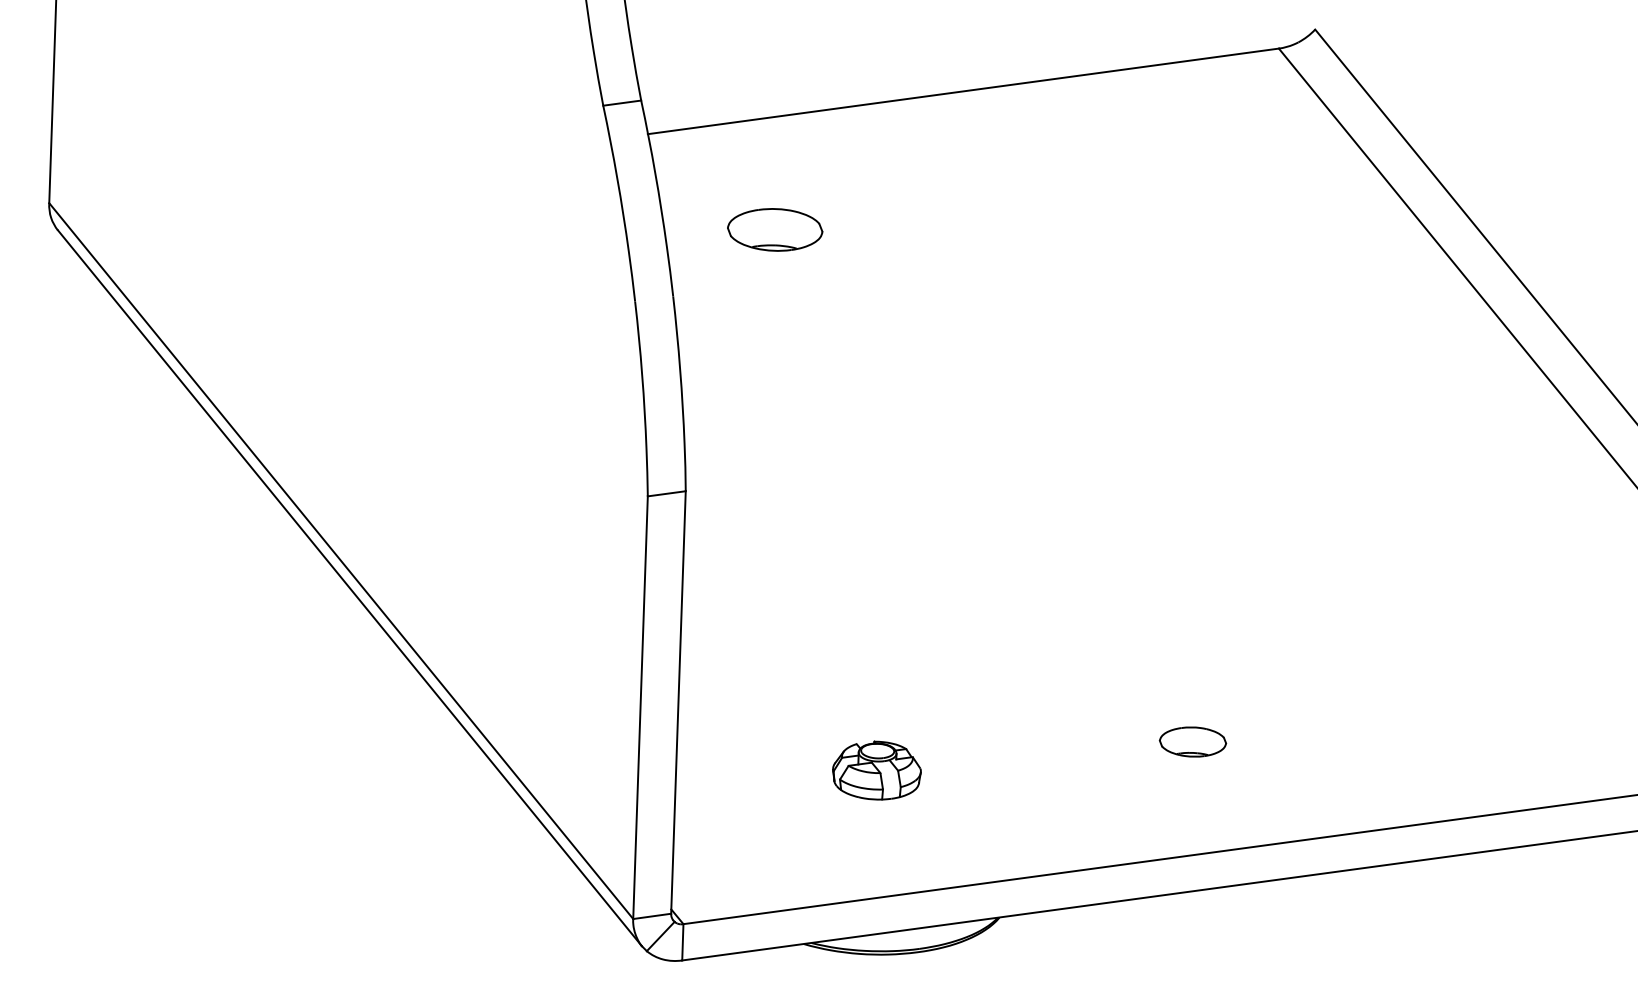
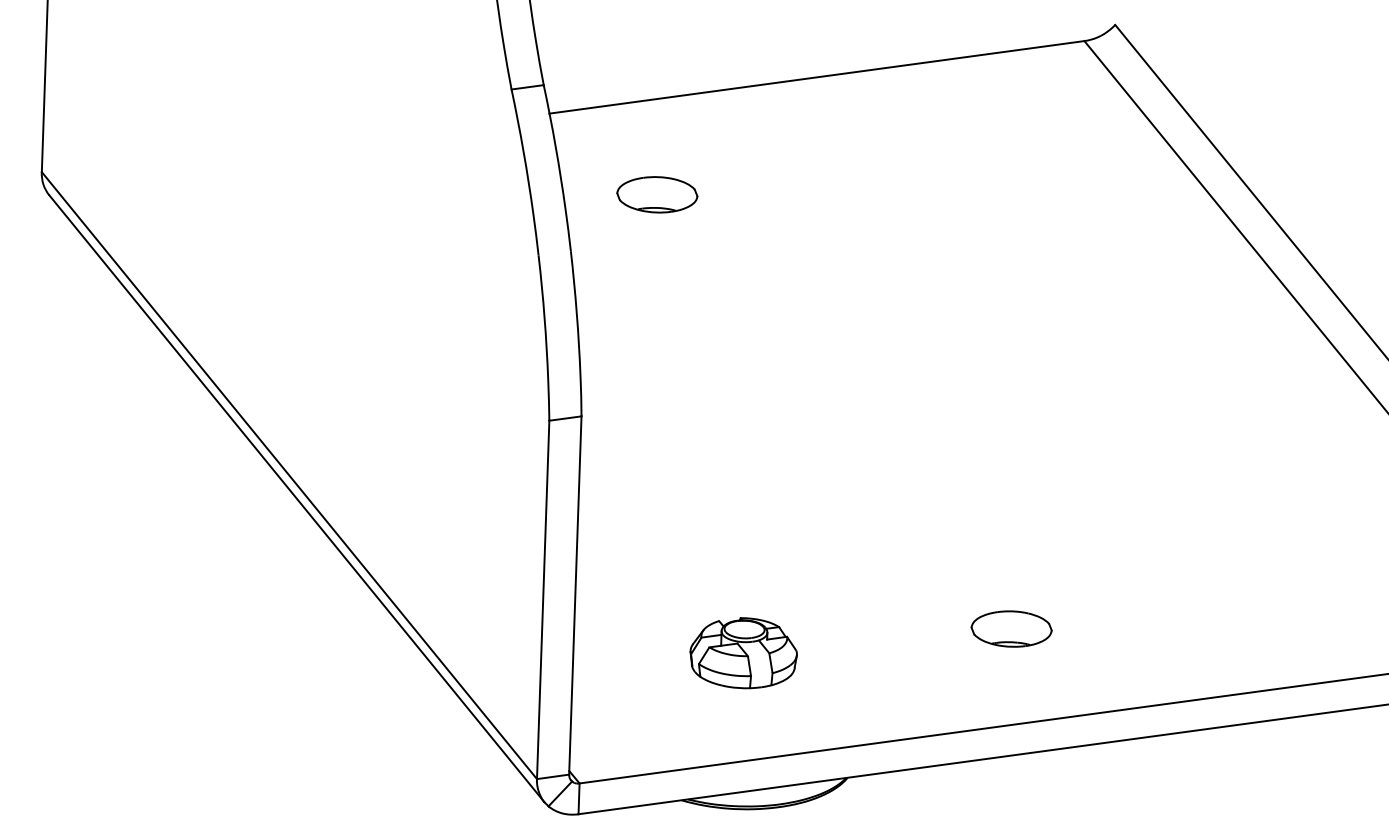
part: (1192, 741) -> (1011, 628), size x1.43
part: (876, 770) -> (743, 653), size x1.43

